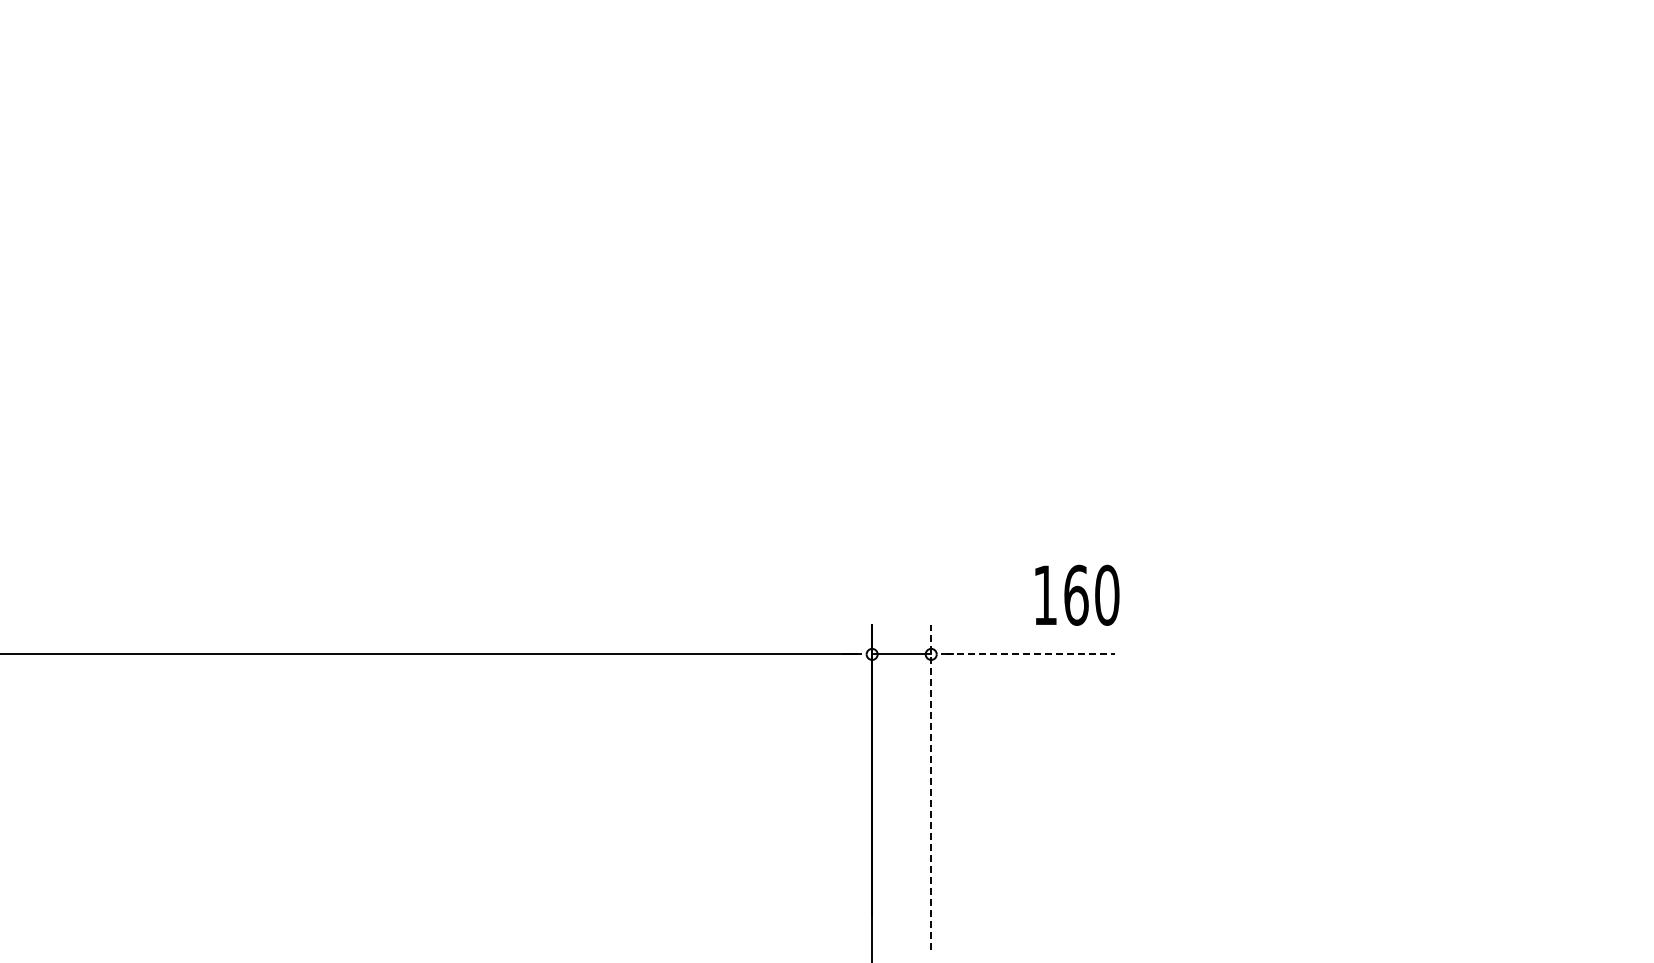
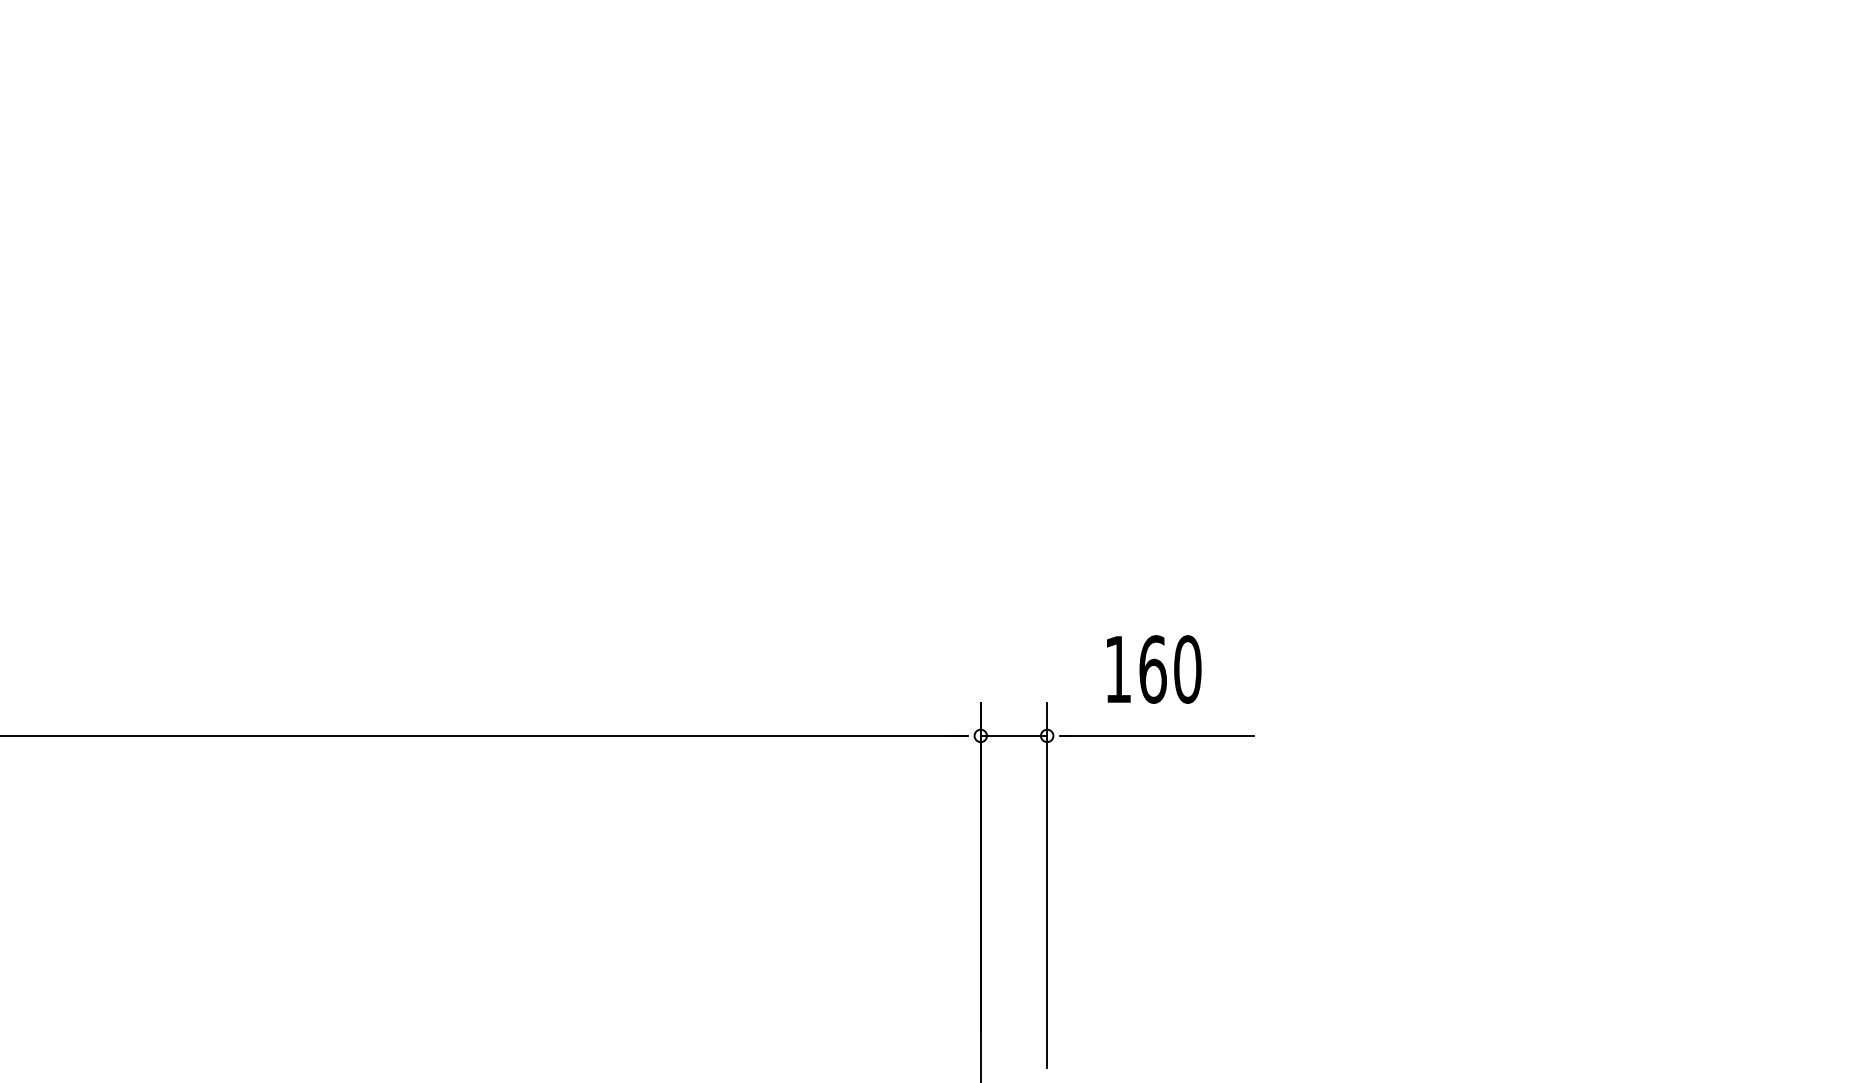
text: (1077, 594) -> (1154, 668), moved
line: (1030, 654) -> (1158, 736), dashed -> solid
line: (931, 787) -> (1047, 885), dashed -> solid

